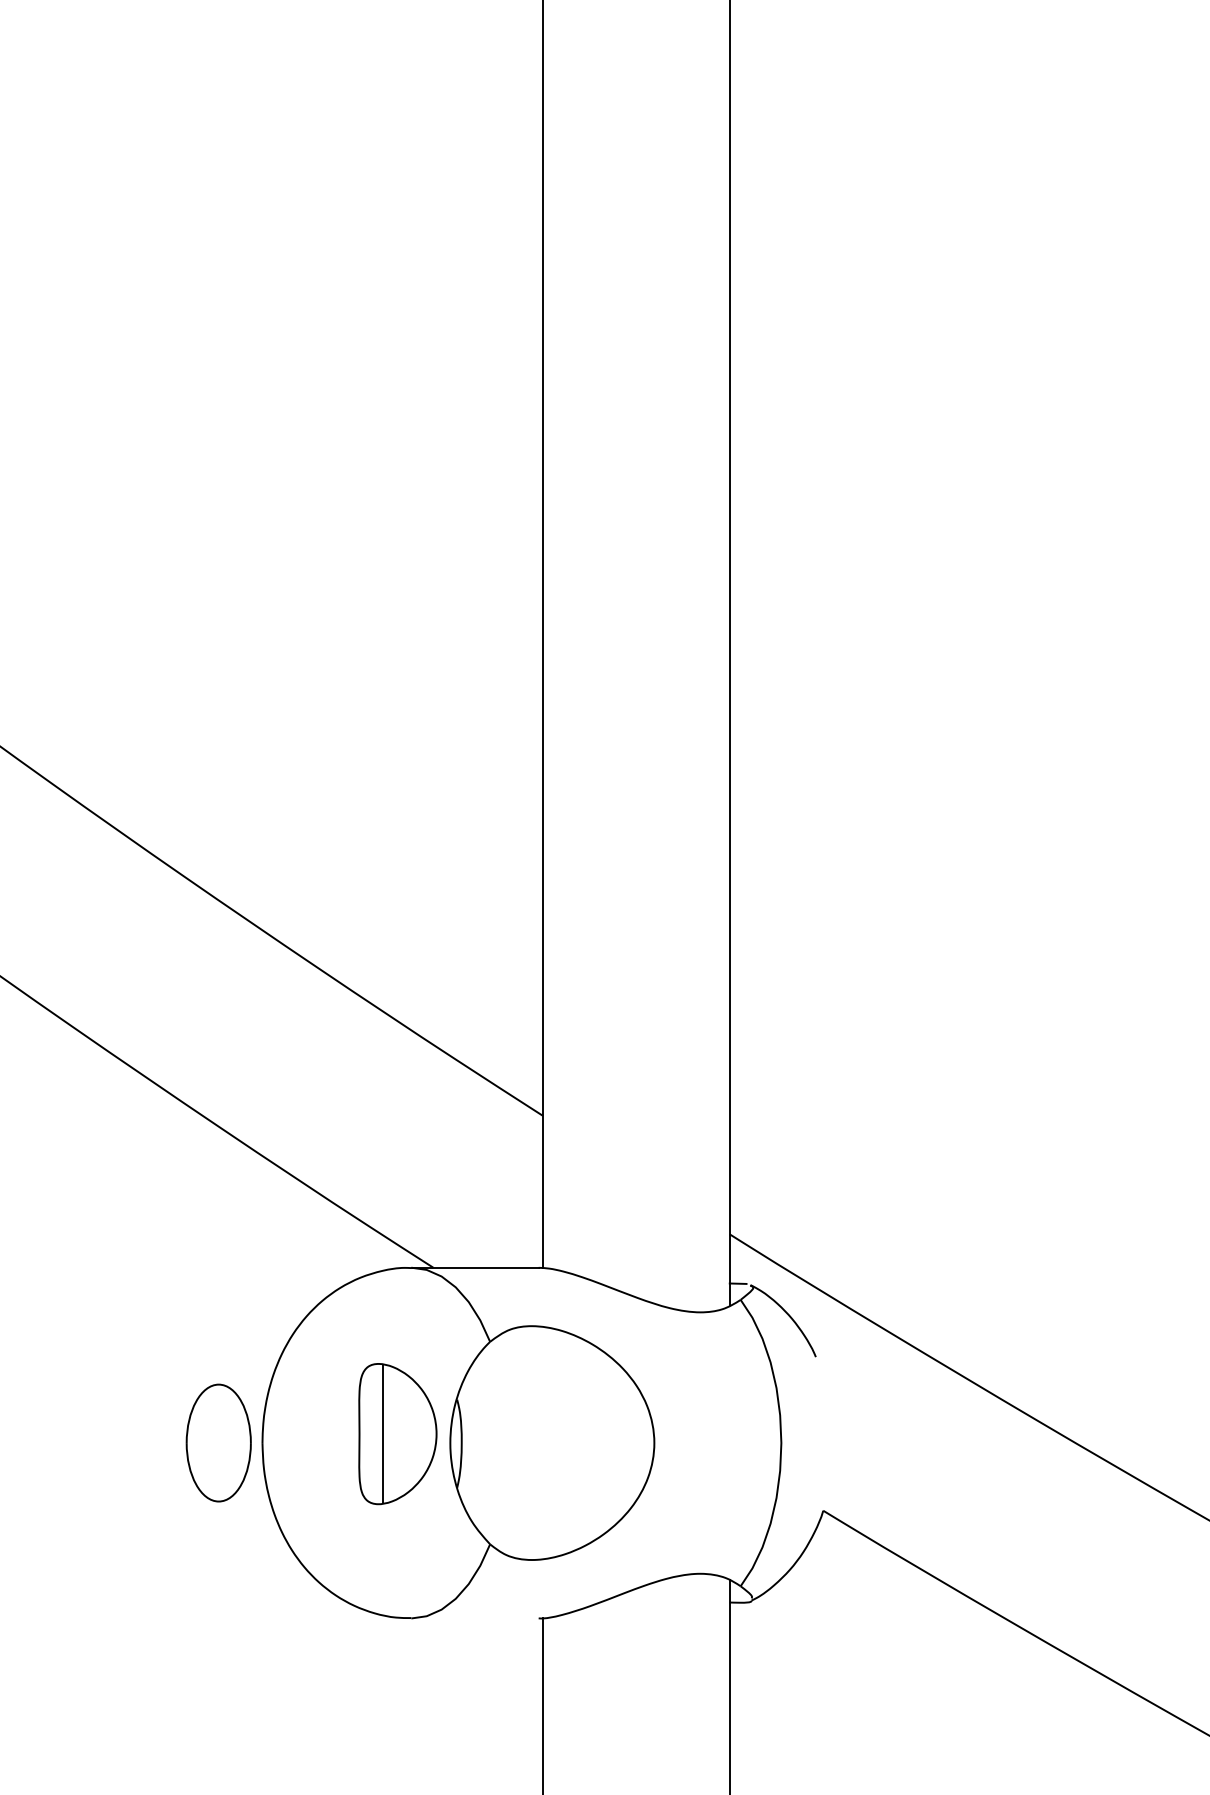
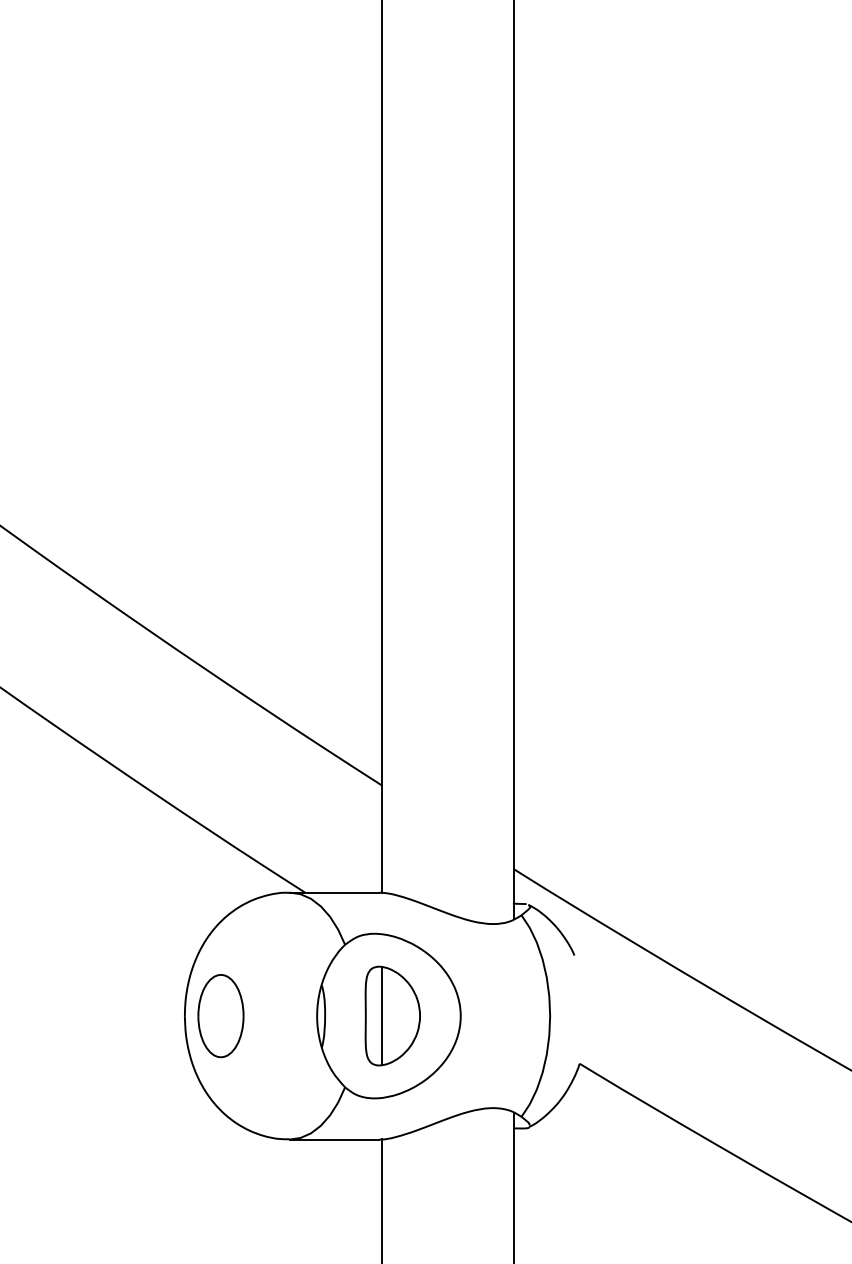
part: (397, 1434) -> (392, 1016), moved
part: (218, 1442) -> (220, 1015), moved
line: (474, 1618) -> (334, 1139), added

